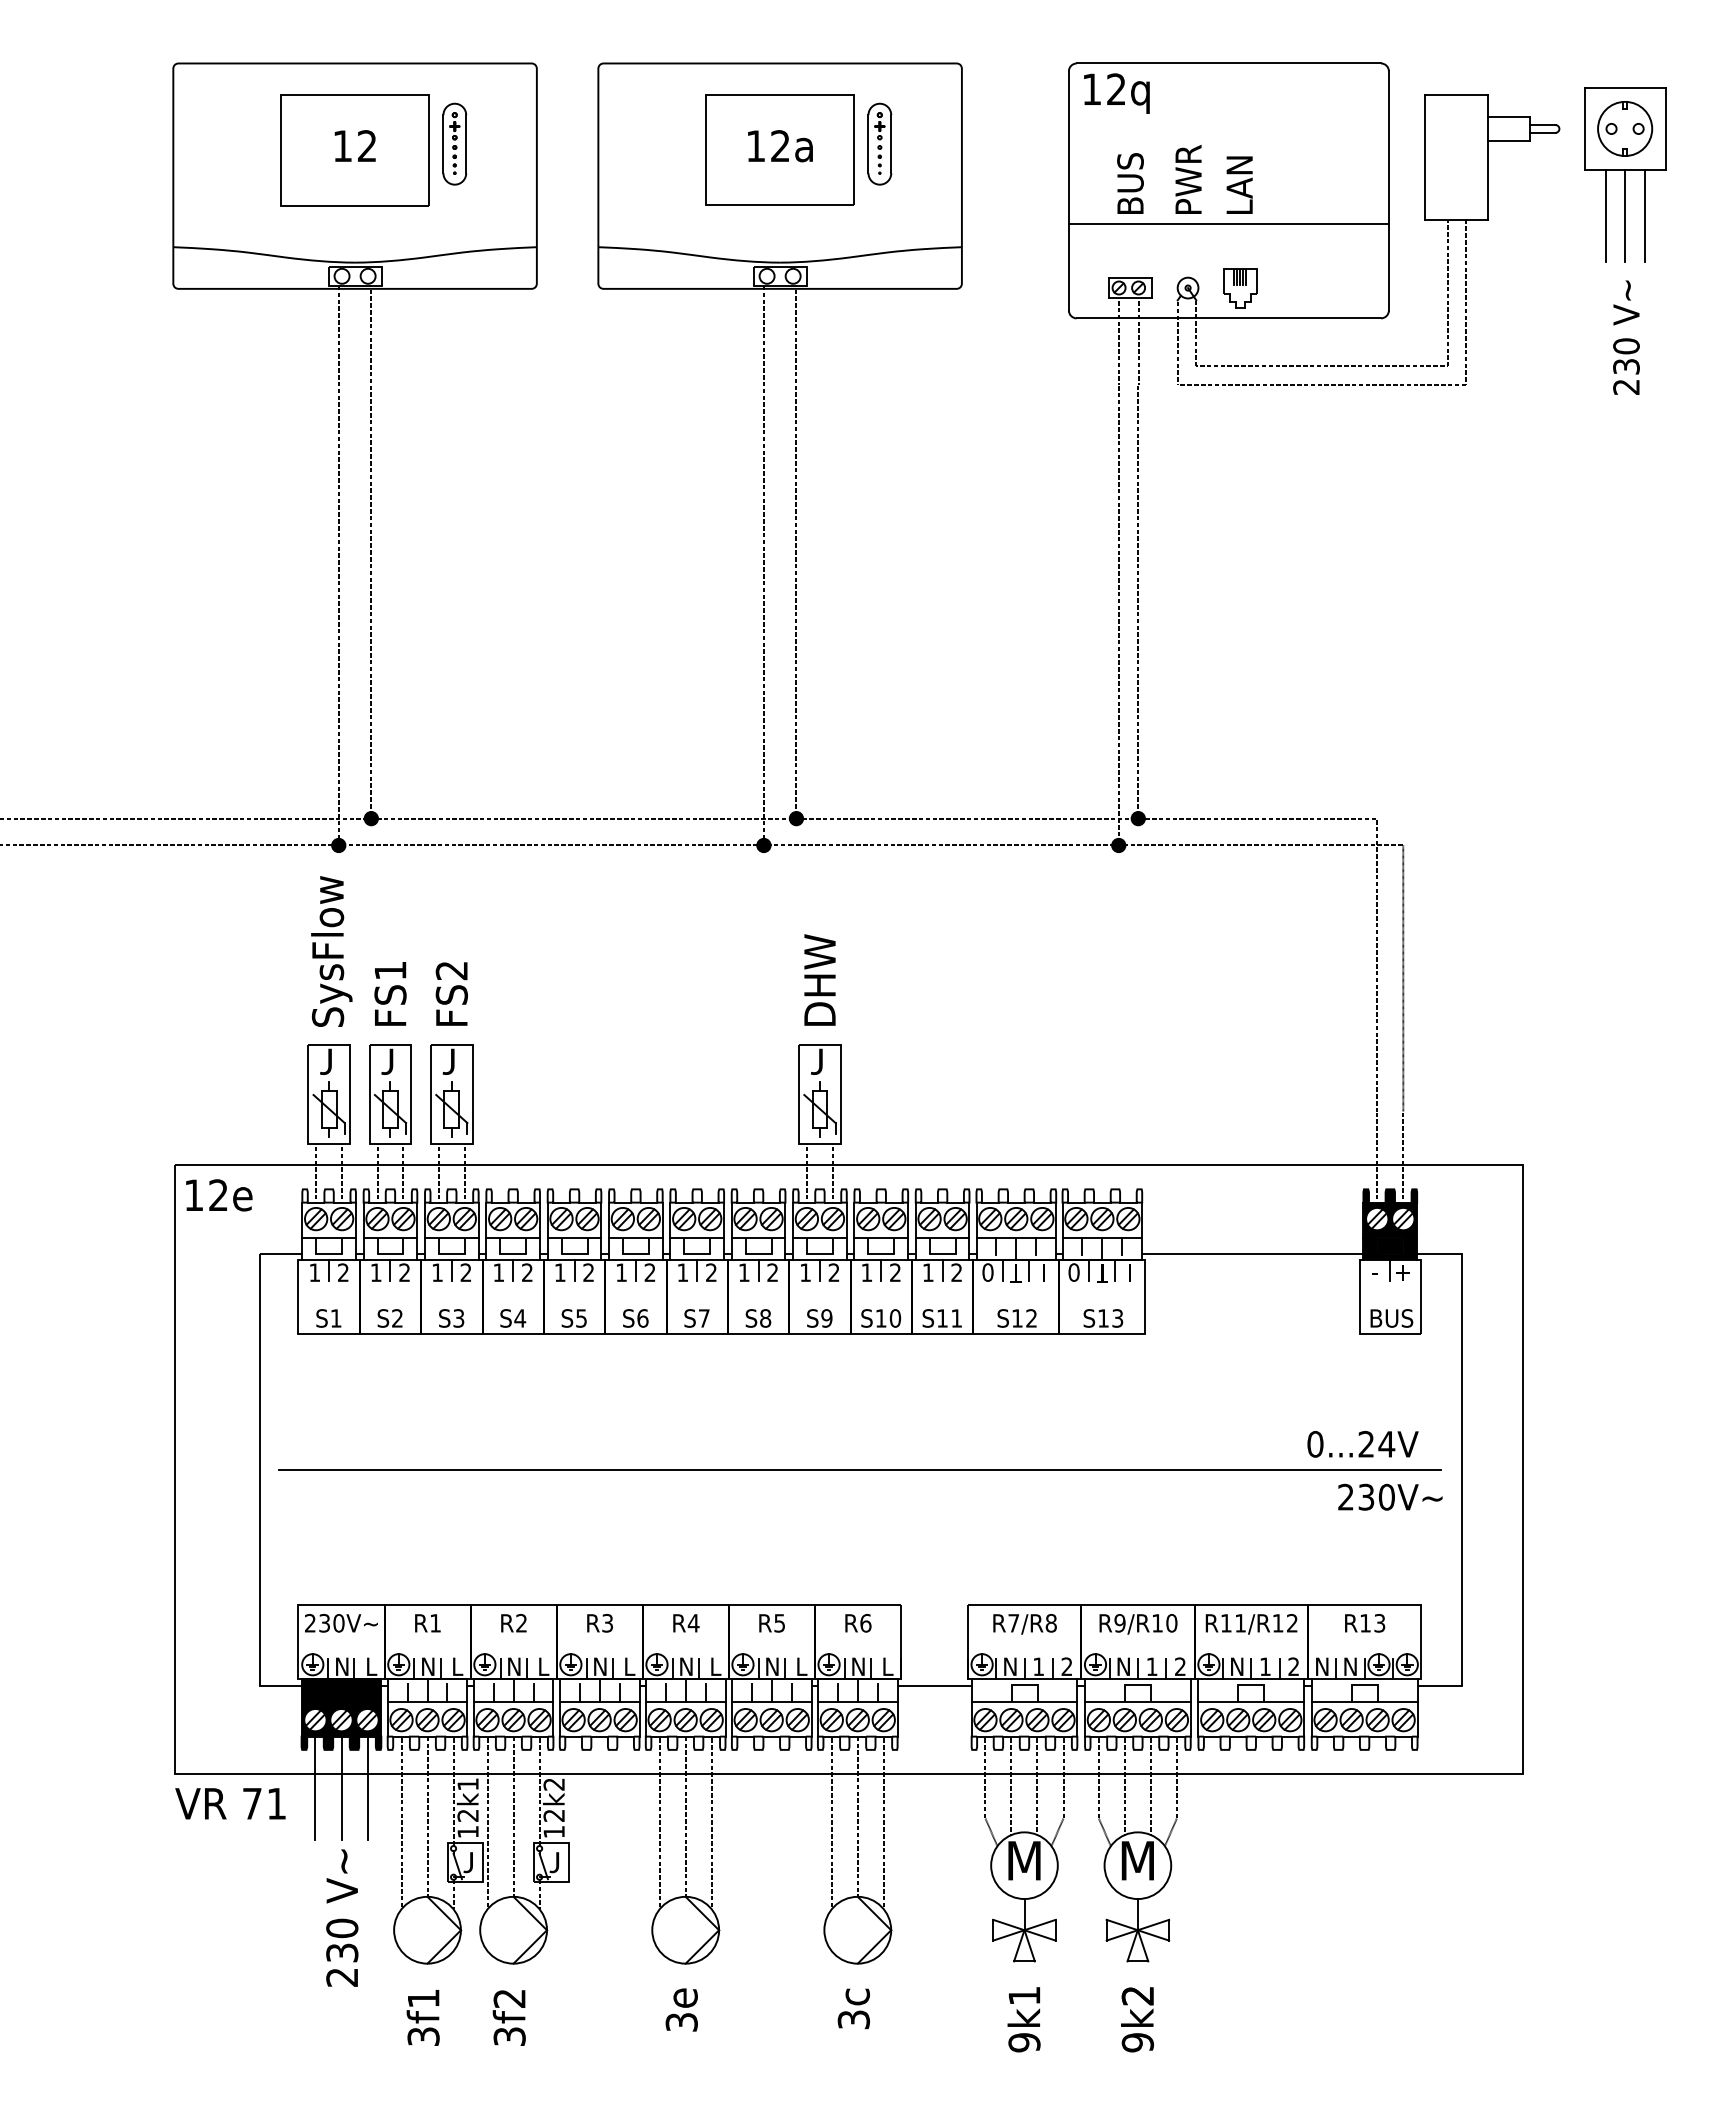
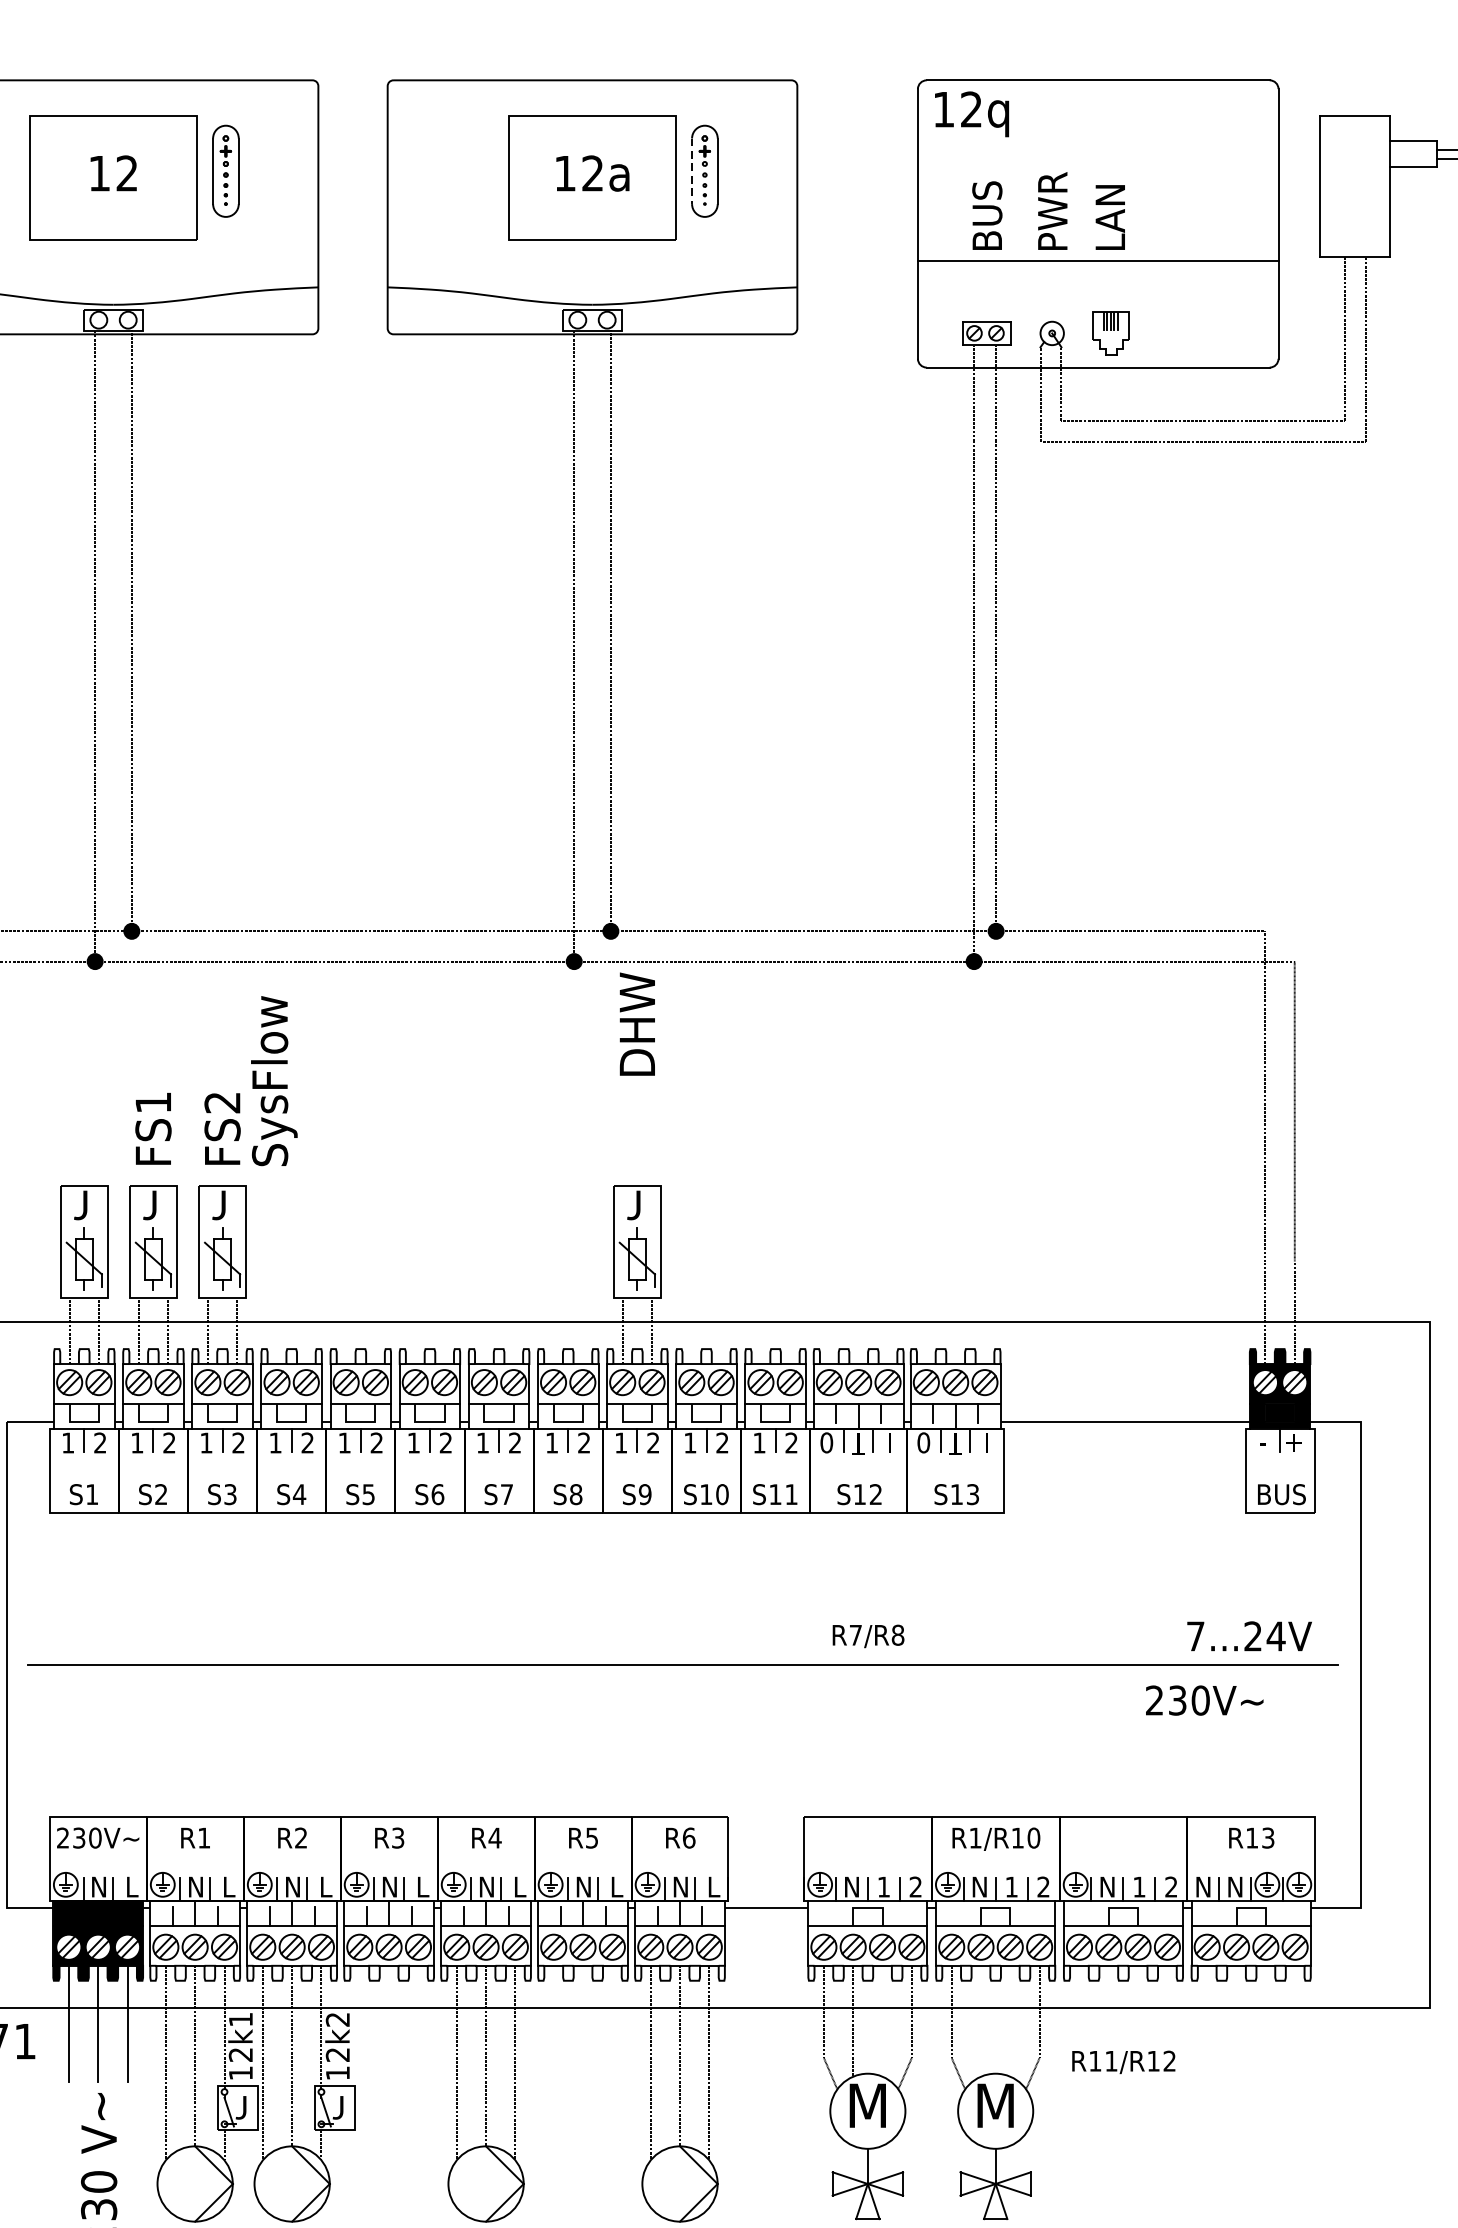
line: (868, 144) -> (692, 171), solid -> dashed
text: (331, 951) -> (274, 1081), moved
text: (819, 979) -> (636, 1023), moved
text: (1315, 1444) -> (1195, 1636), 0...24V -> 7...24V
text: (1390, 1496) -> (1204, 1699), moved
text: (1119, 1623) -> (974, 1838), R9/R10 -> R1/R10
text: (1024, 1624) -> (867, 1636), moved
text: (1251, 1624) -> (1123, 2062), moved
line: (1037, 1785) -> (882, 2020), removed
line: (1124, 1785) -> (980, 2020), removed
line: (1150, 1785) -> (1009, 2020), removed

